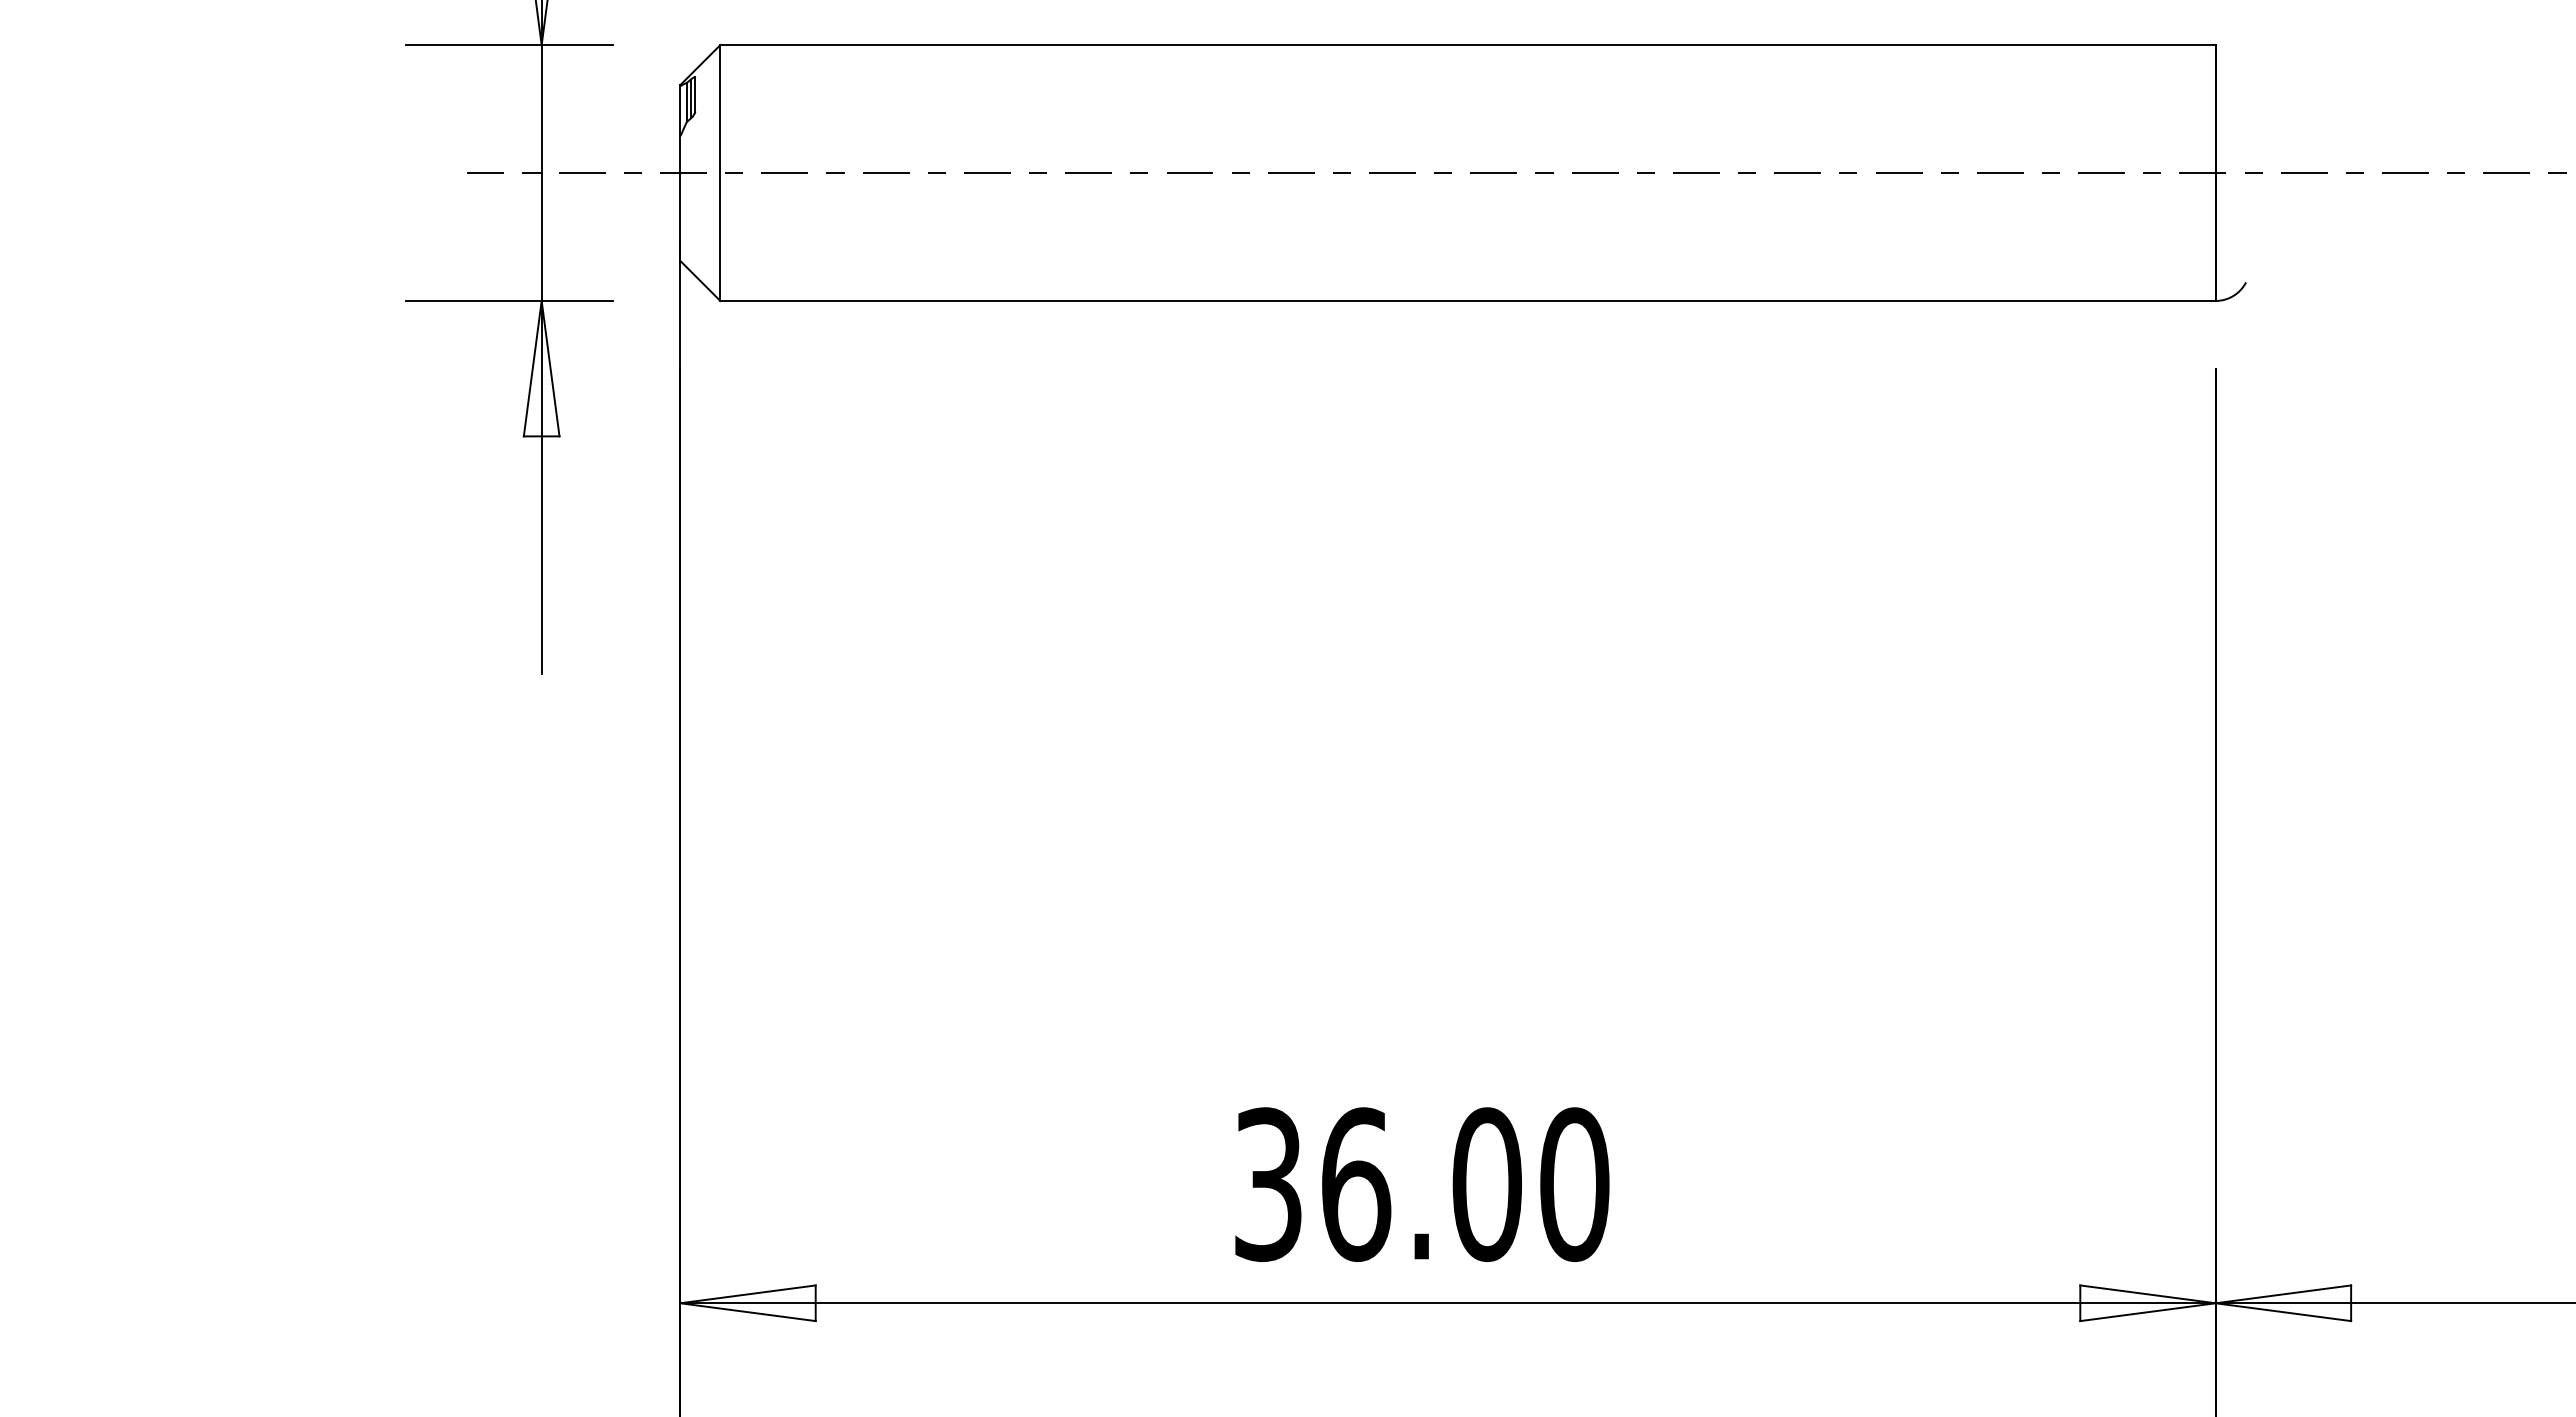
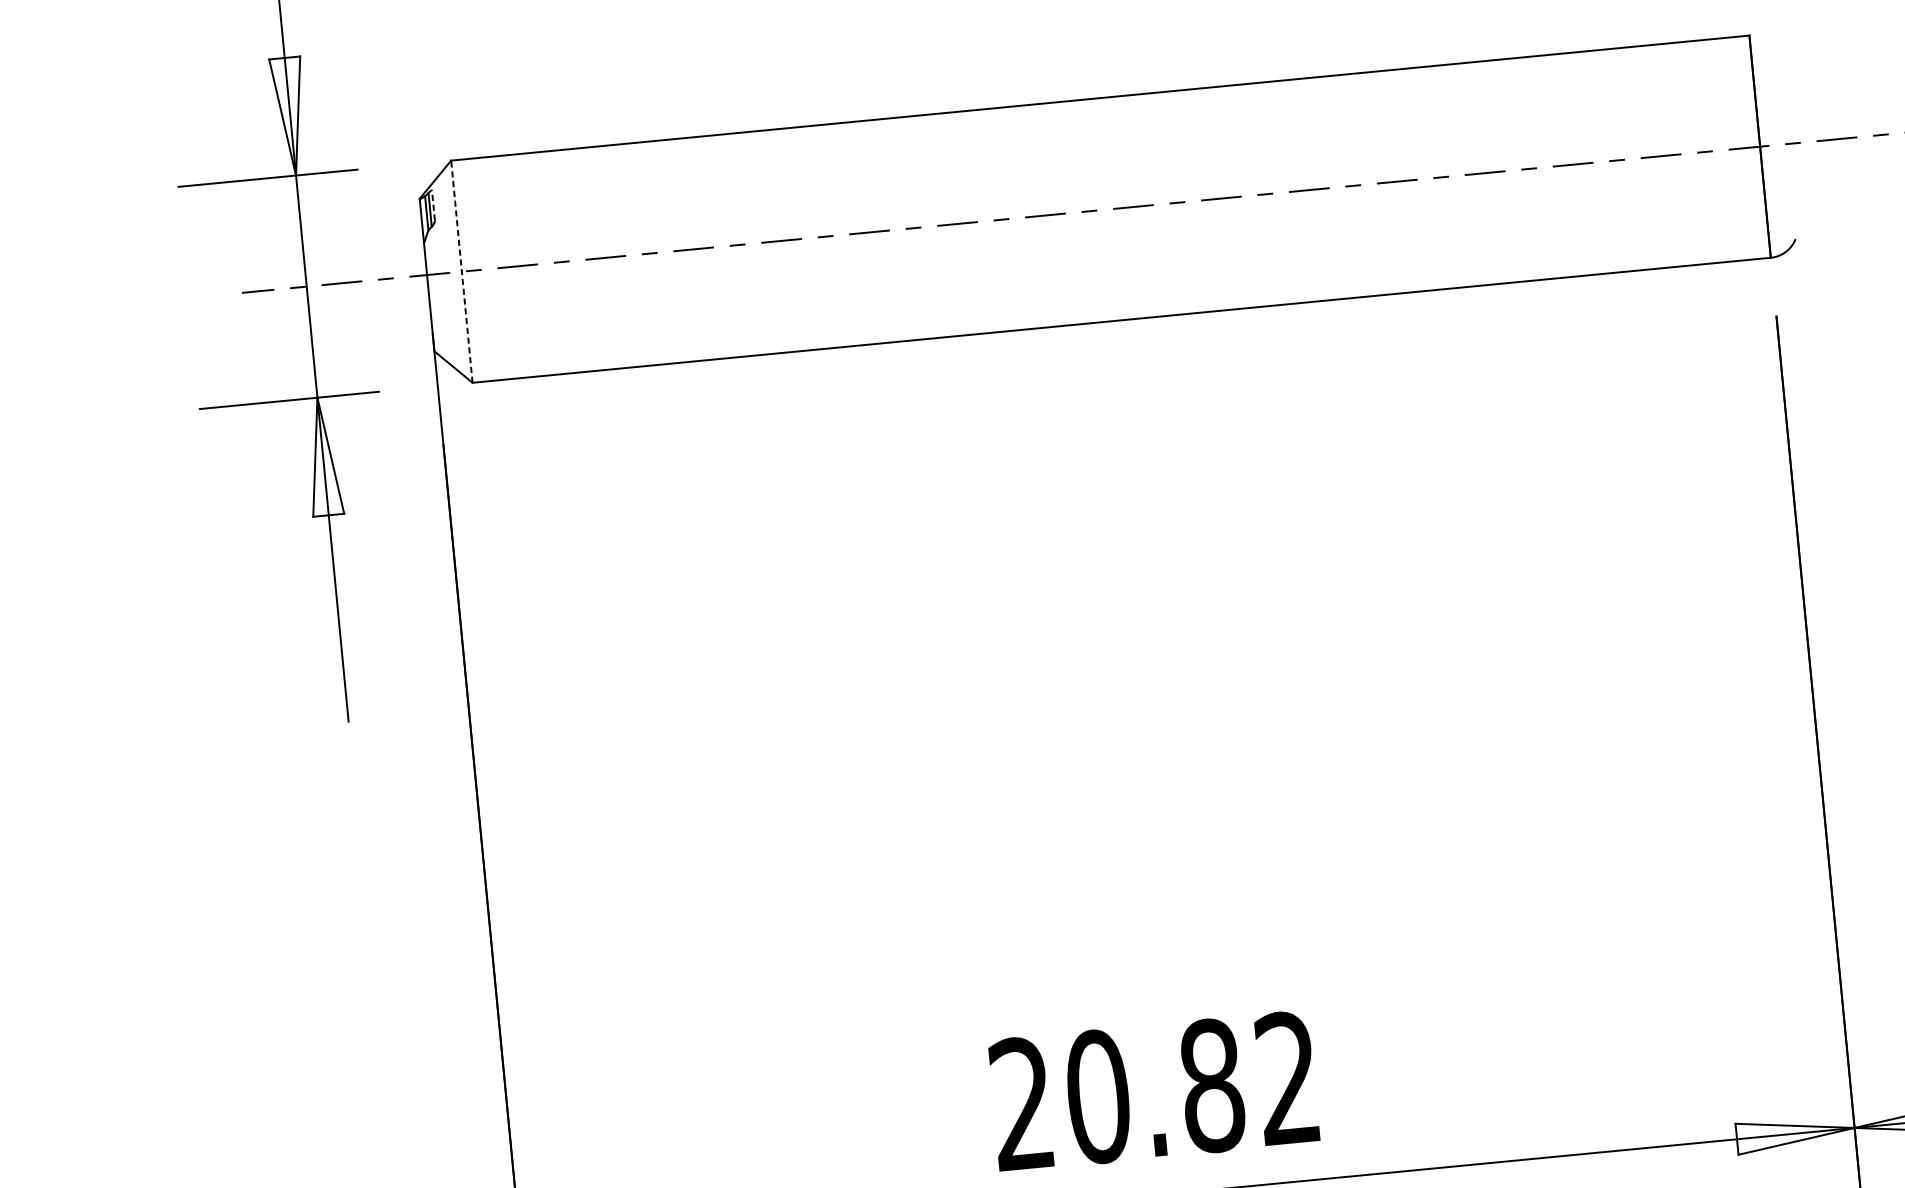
line: (695, 94) -> (433, 205), solid -> dashed
line: (720, 173) -> (462, 272), solid -> dashed
text: (1422, 1184) -> (1156, 1091), 36.00 -> 20.82

